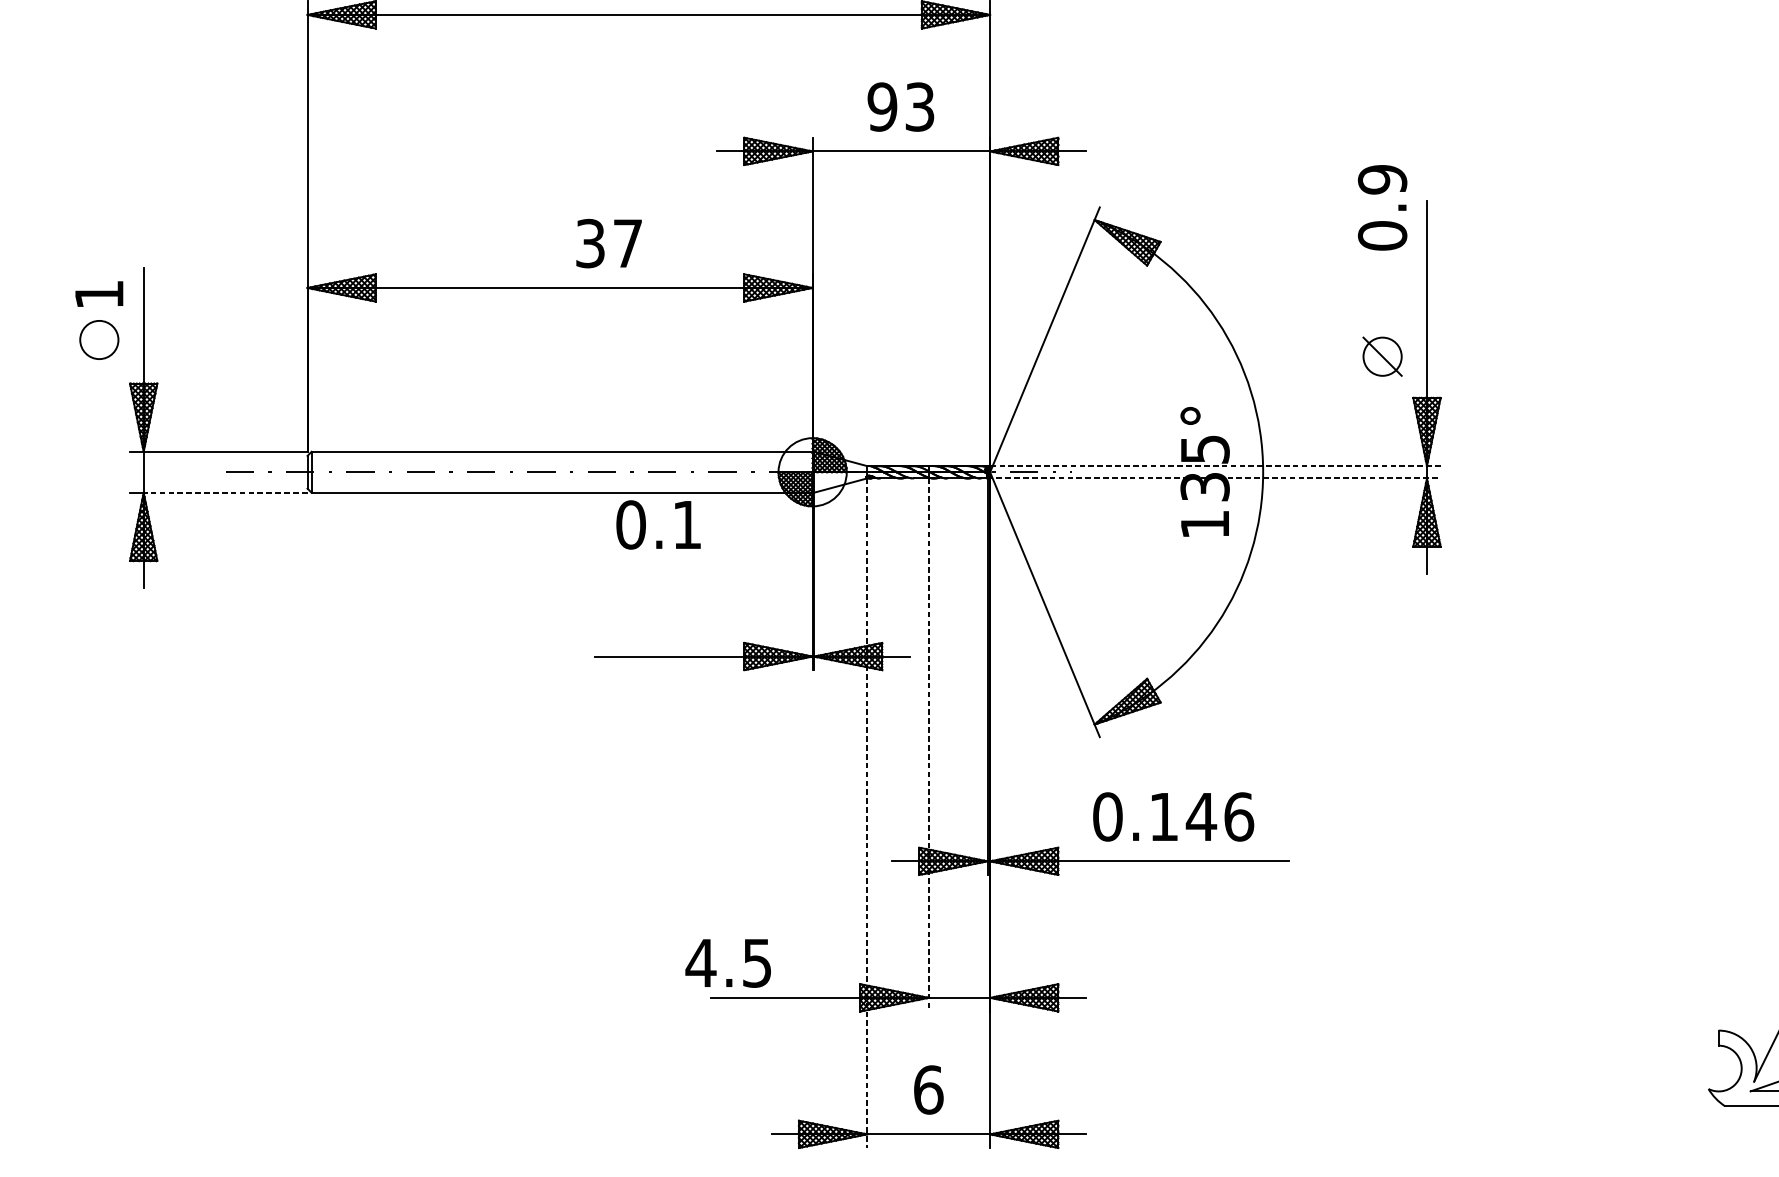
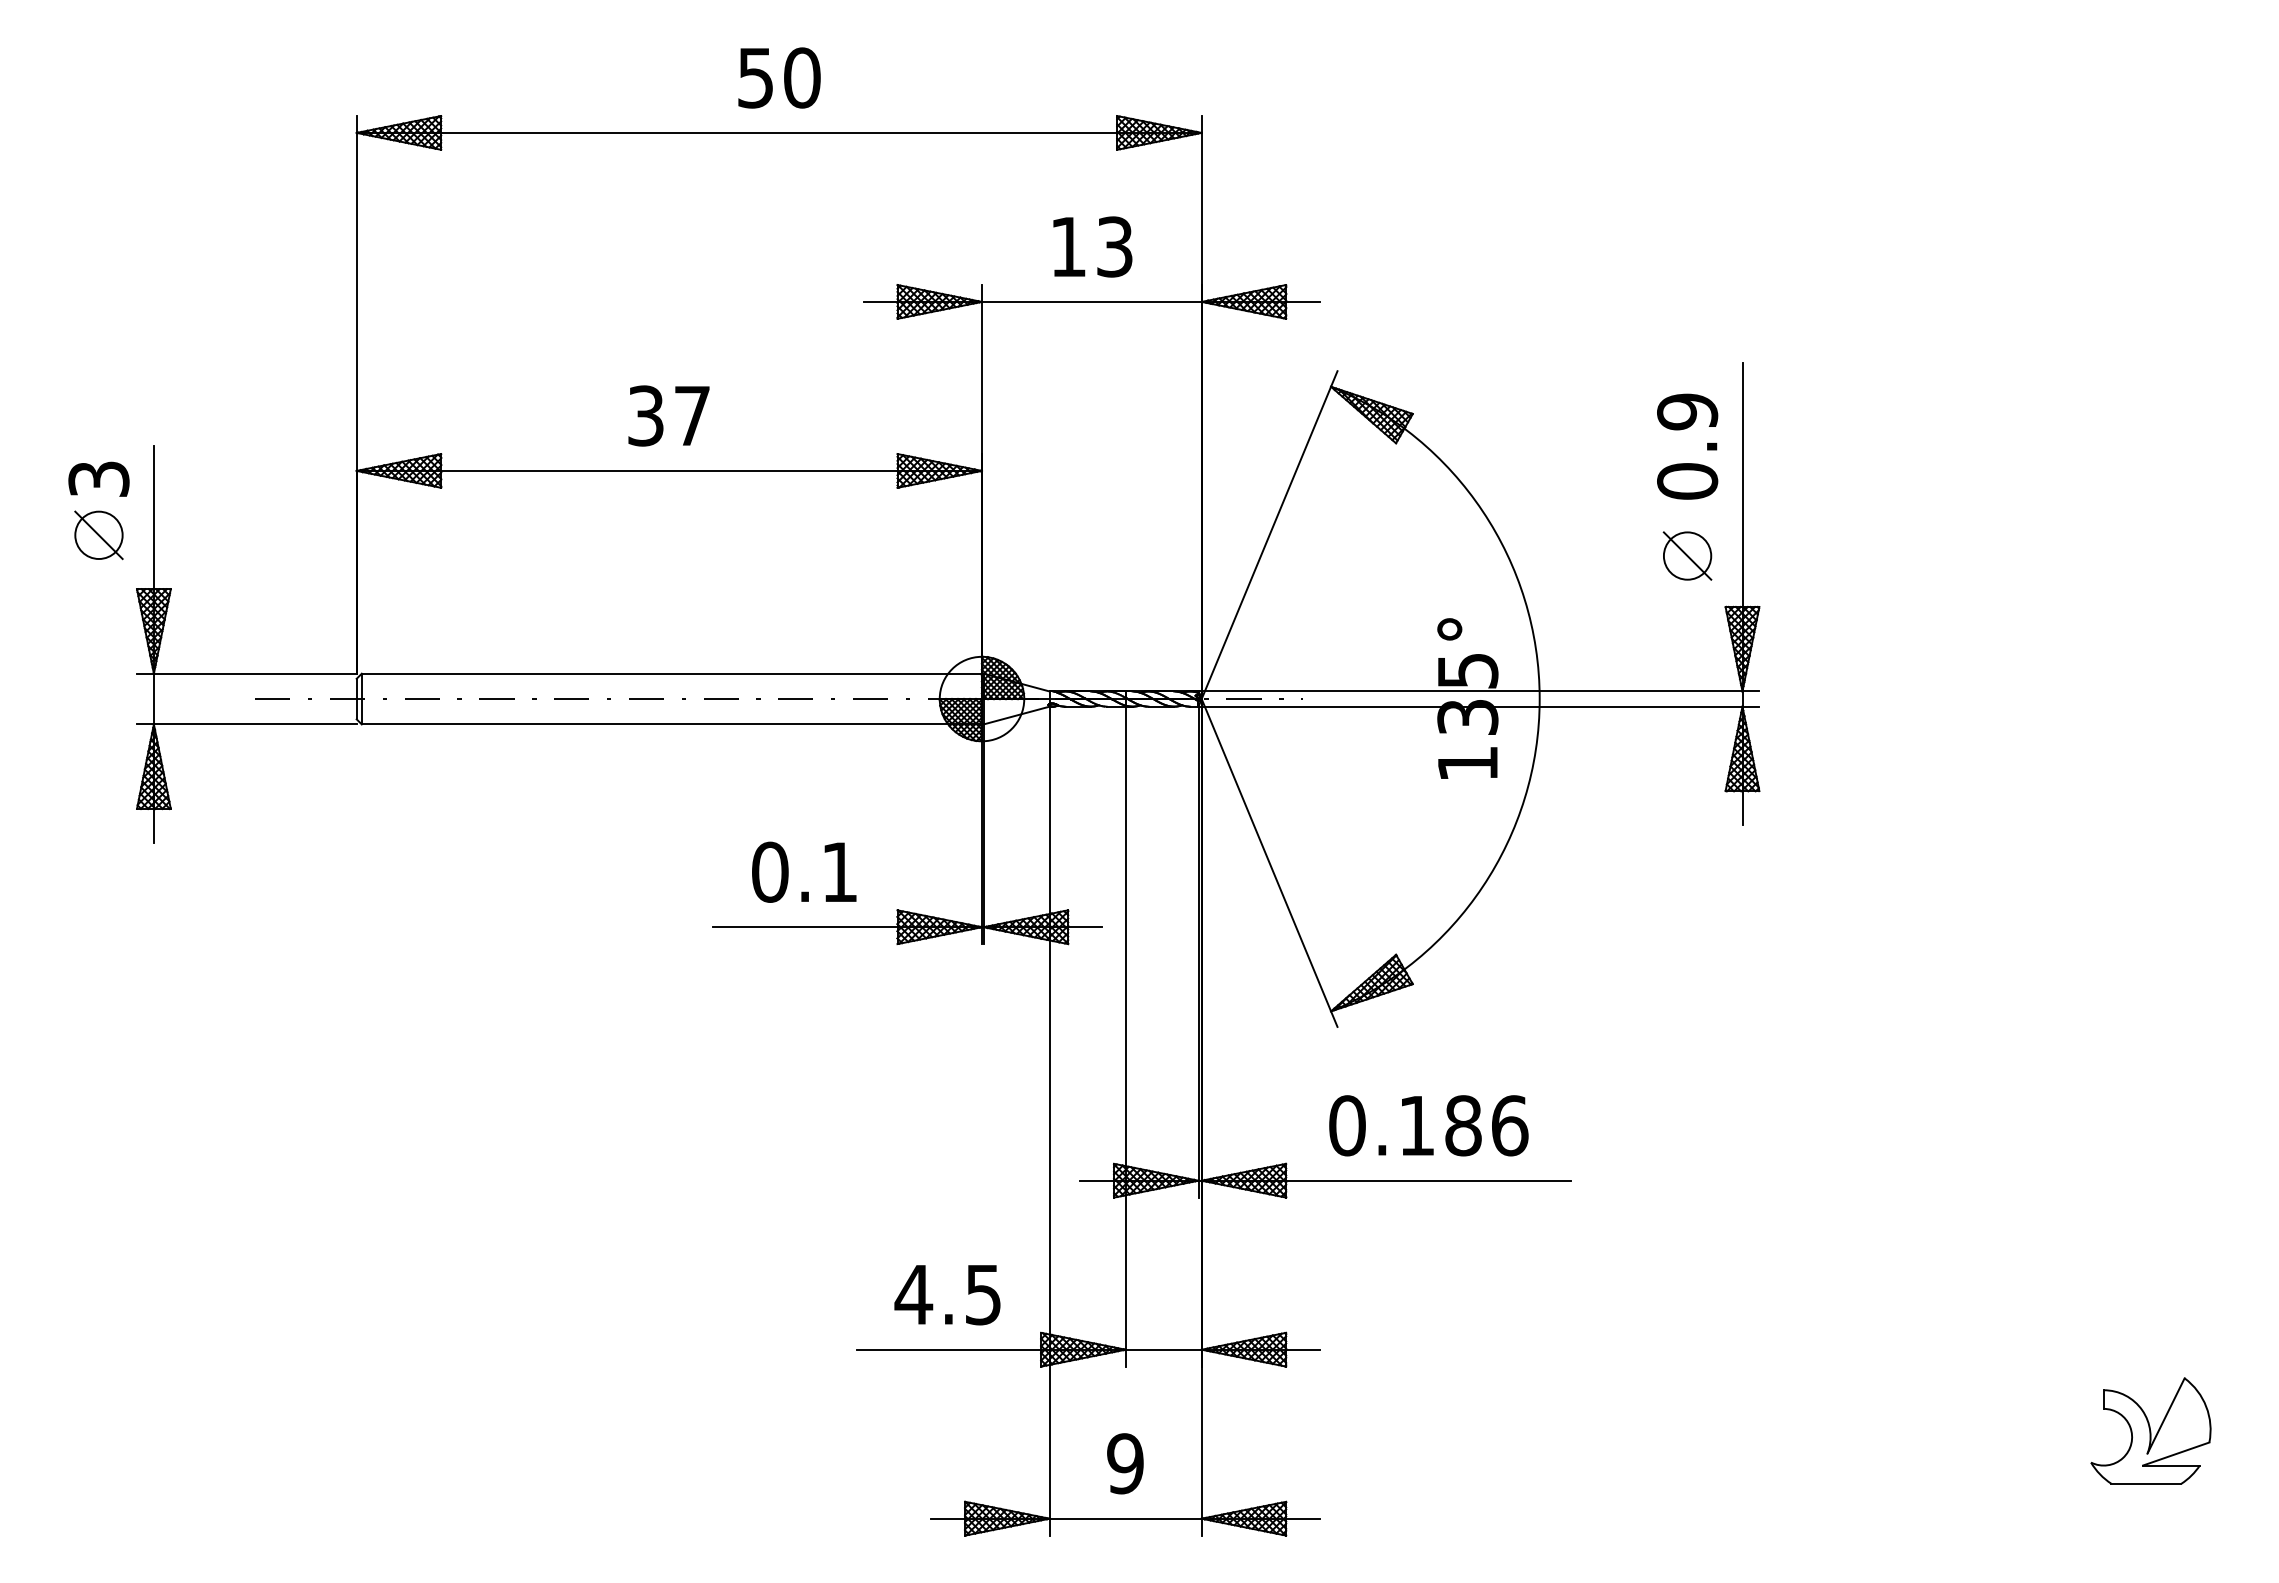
text: (882, 106) -> (1068, 246), 93 -> 13
text: (1382, 207) -> (1687, 446), moved
text: (608, 243) -> (668, 415), moved
text: (98, 294) -> (98, 478), 1 -> 3
line: (98, 340) -> (98, 535), added
line: (1213, 466) -> (1478, 691), dashed -> solid
line: (1214, 478) -> (1479, 706), dashed -> solid
line: (224, 492) -> (254, 724), dashed -> solid
text: (658, 524) -> (804, 871), moved
line: (928, 744) -> (1125, 1036), dashed -> solid
line: (867, 813) -> (1049, 1121), dashed -> solid
text: (1201, 816) -> (1463, 1125), 0.146 -> 0.186
text: (728, 963) -> (947, 1295), moved
text: (928, 1089) -> (1125, 1463), 6 -> 9

